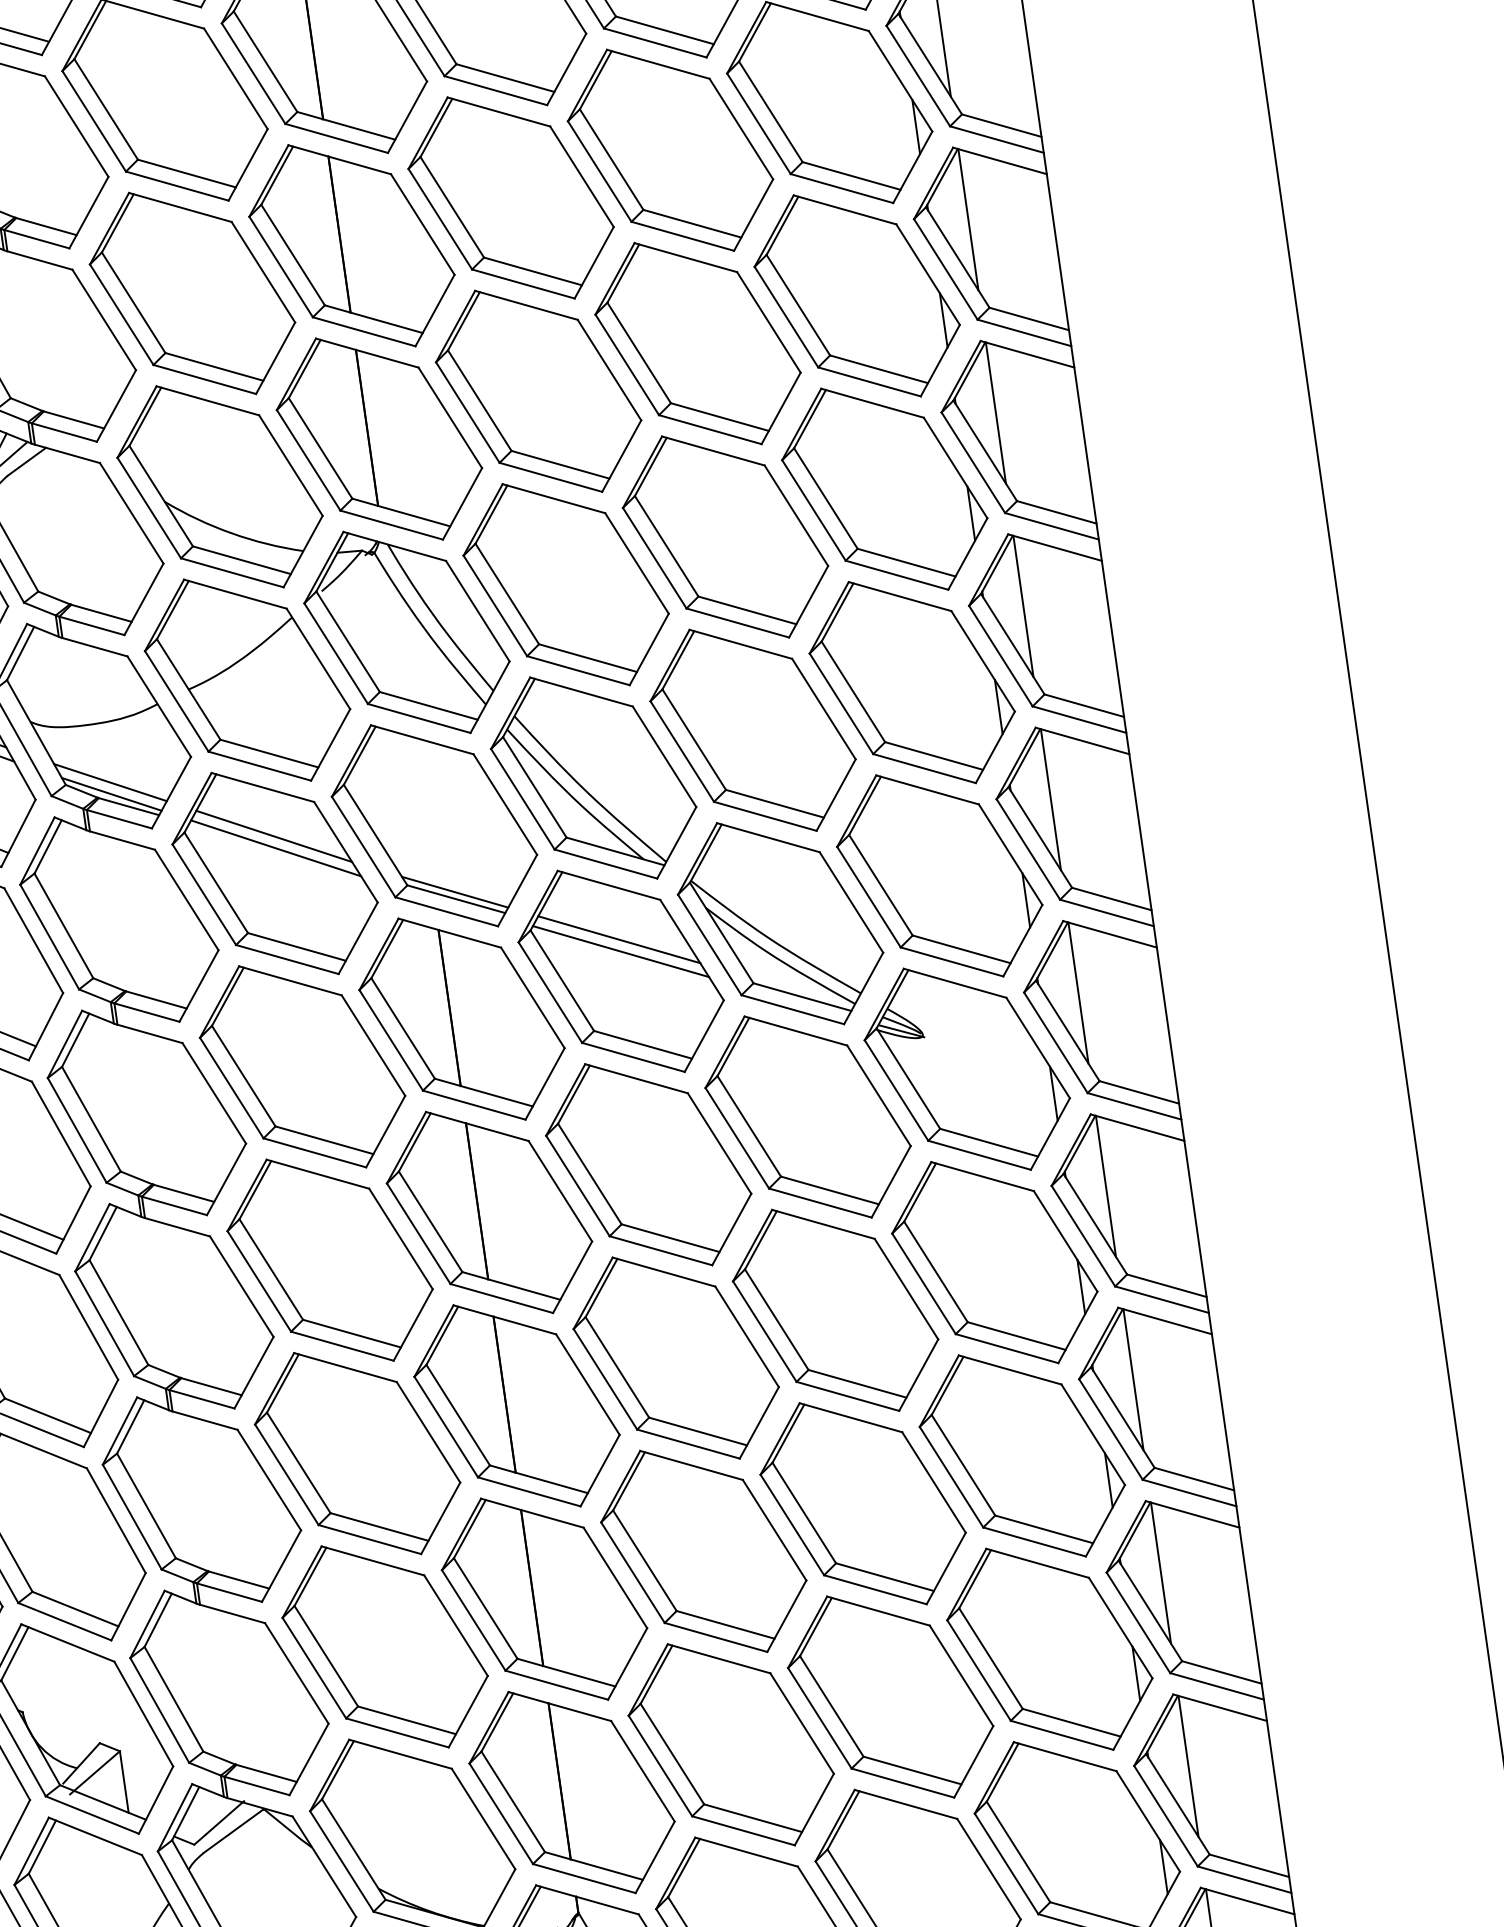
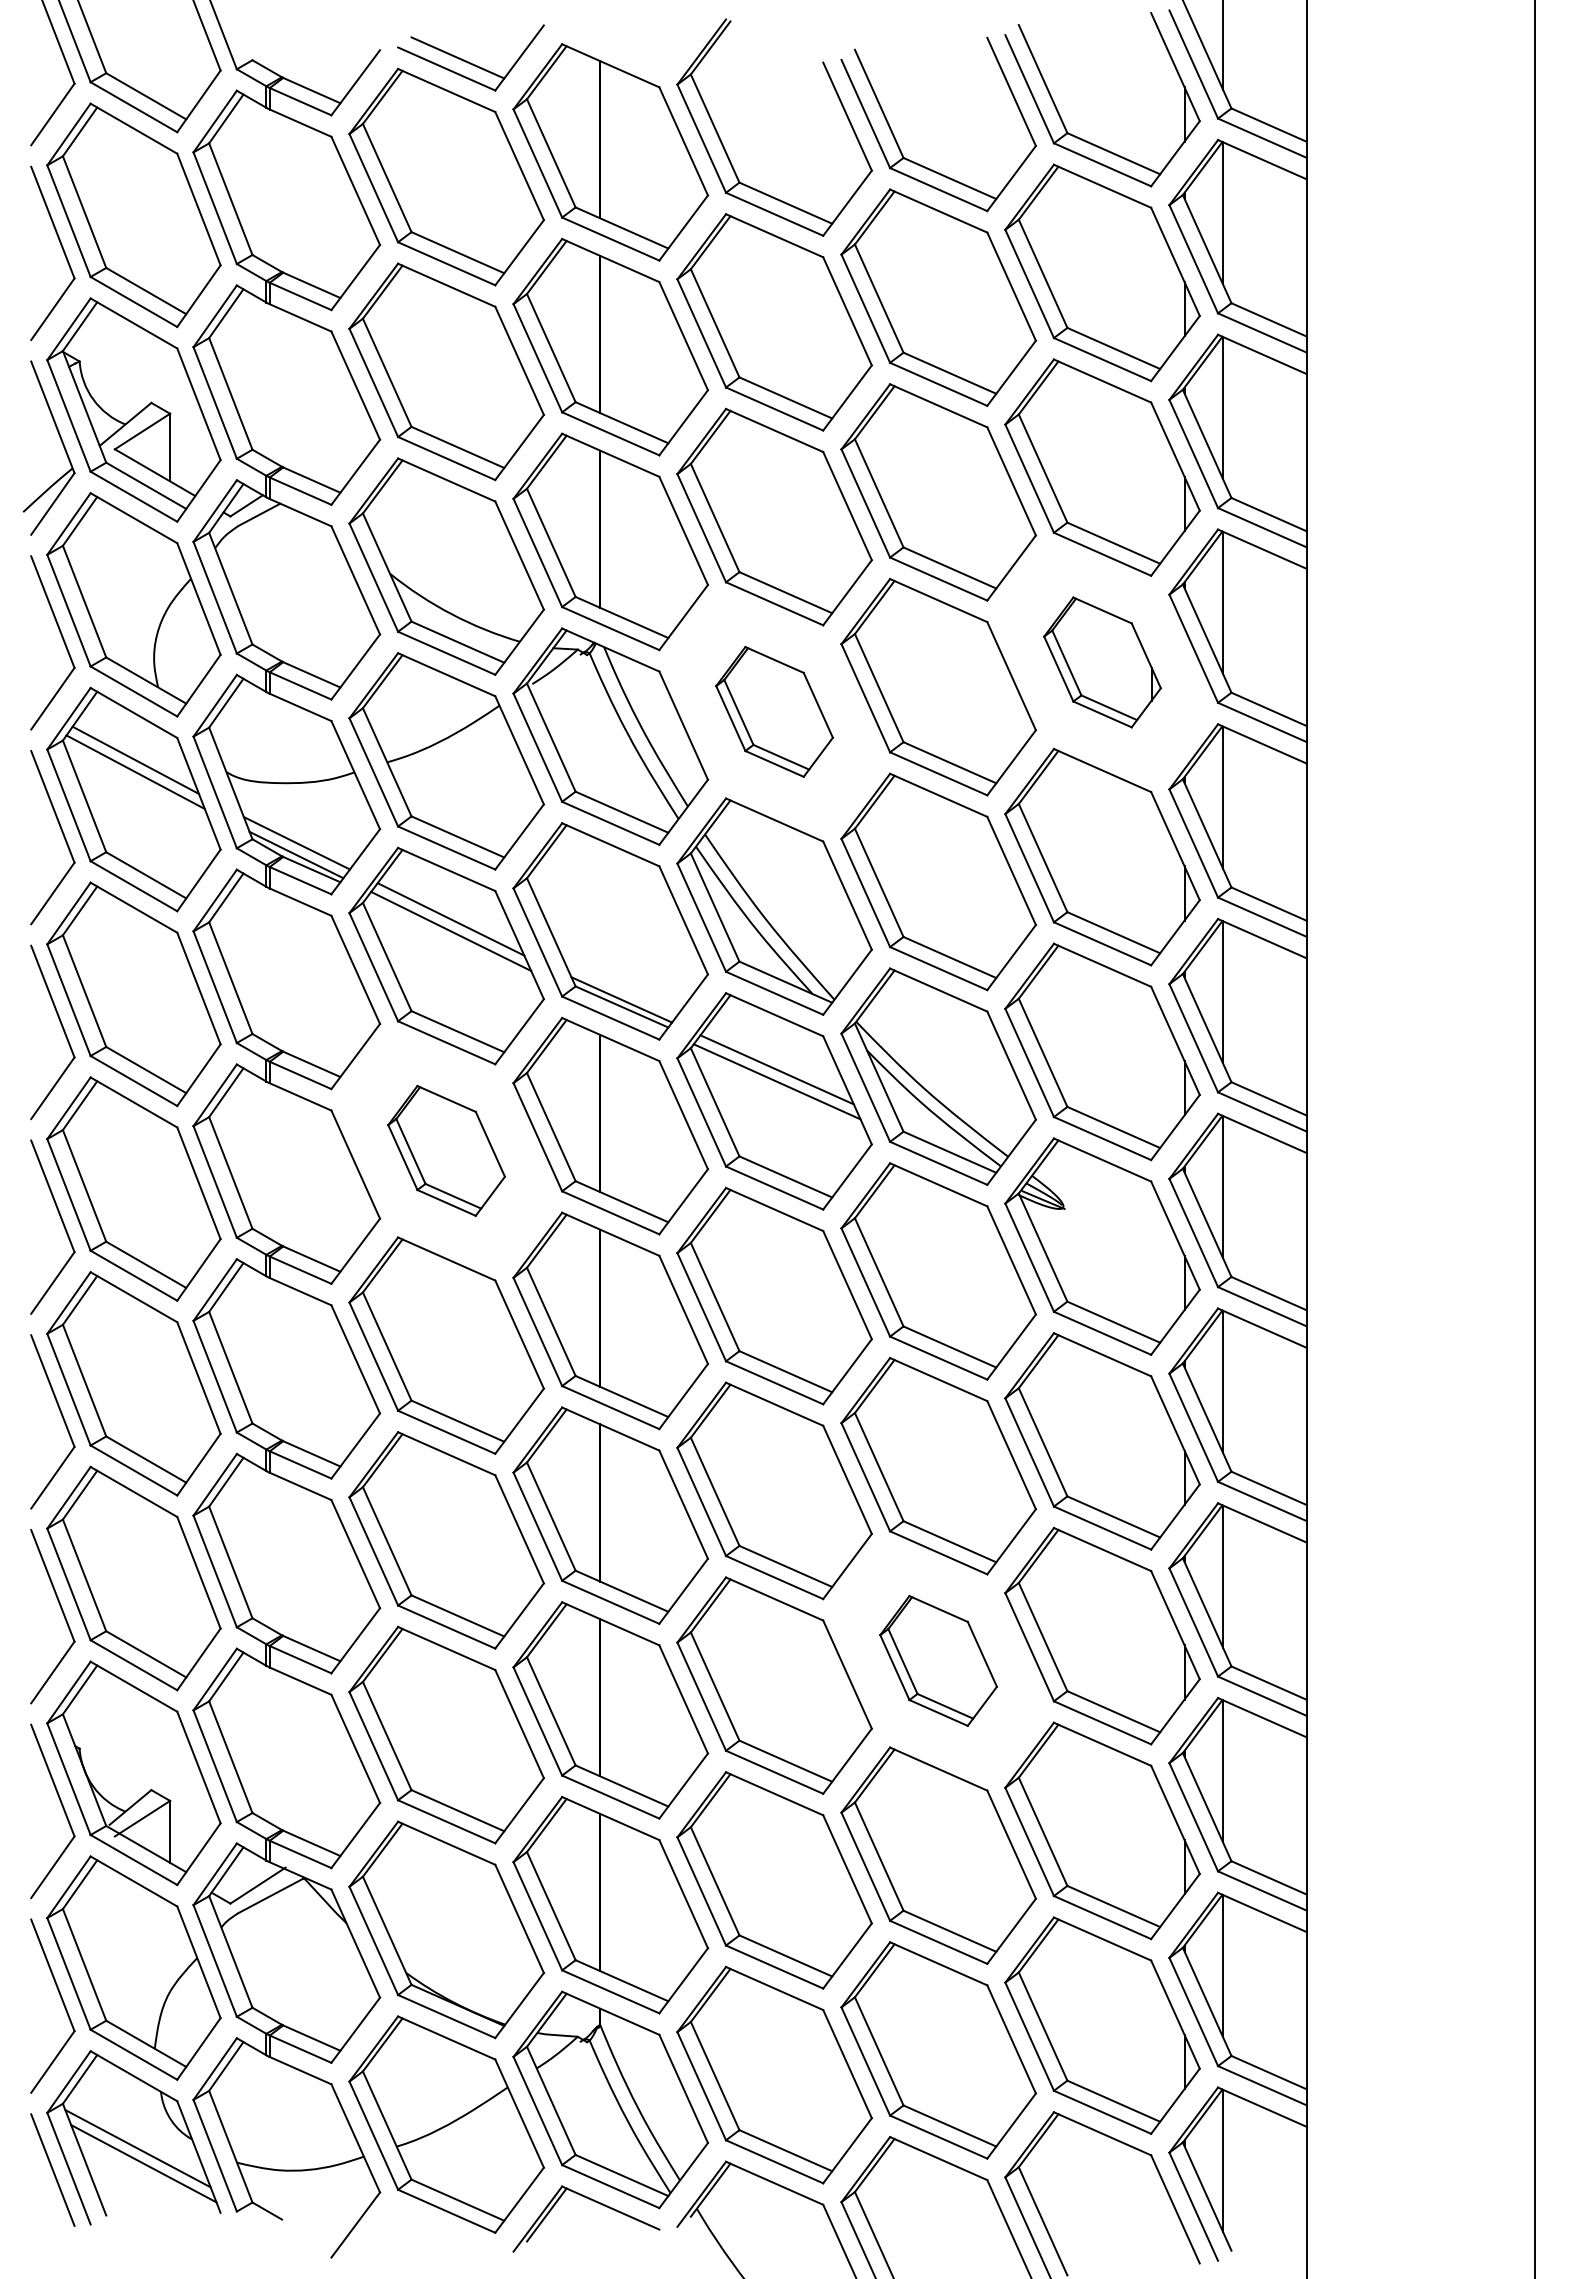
part: (884, 489) -> (1102, 662), size x0.6
part: (566, 584) -> (774, 711), size x0.6
part: (302, 1066) -> (446, 1150), size x0.6
part: (862, 1503) -> (938, 1660), size x0.6

